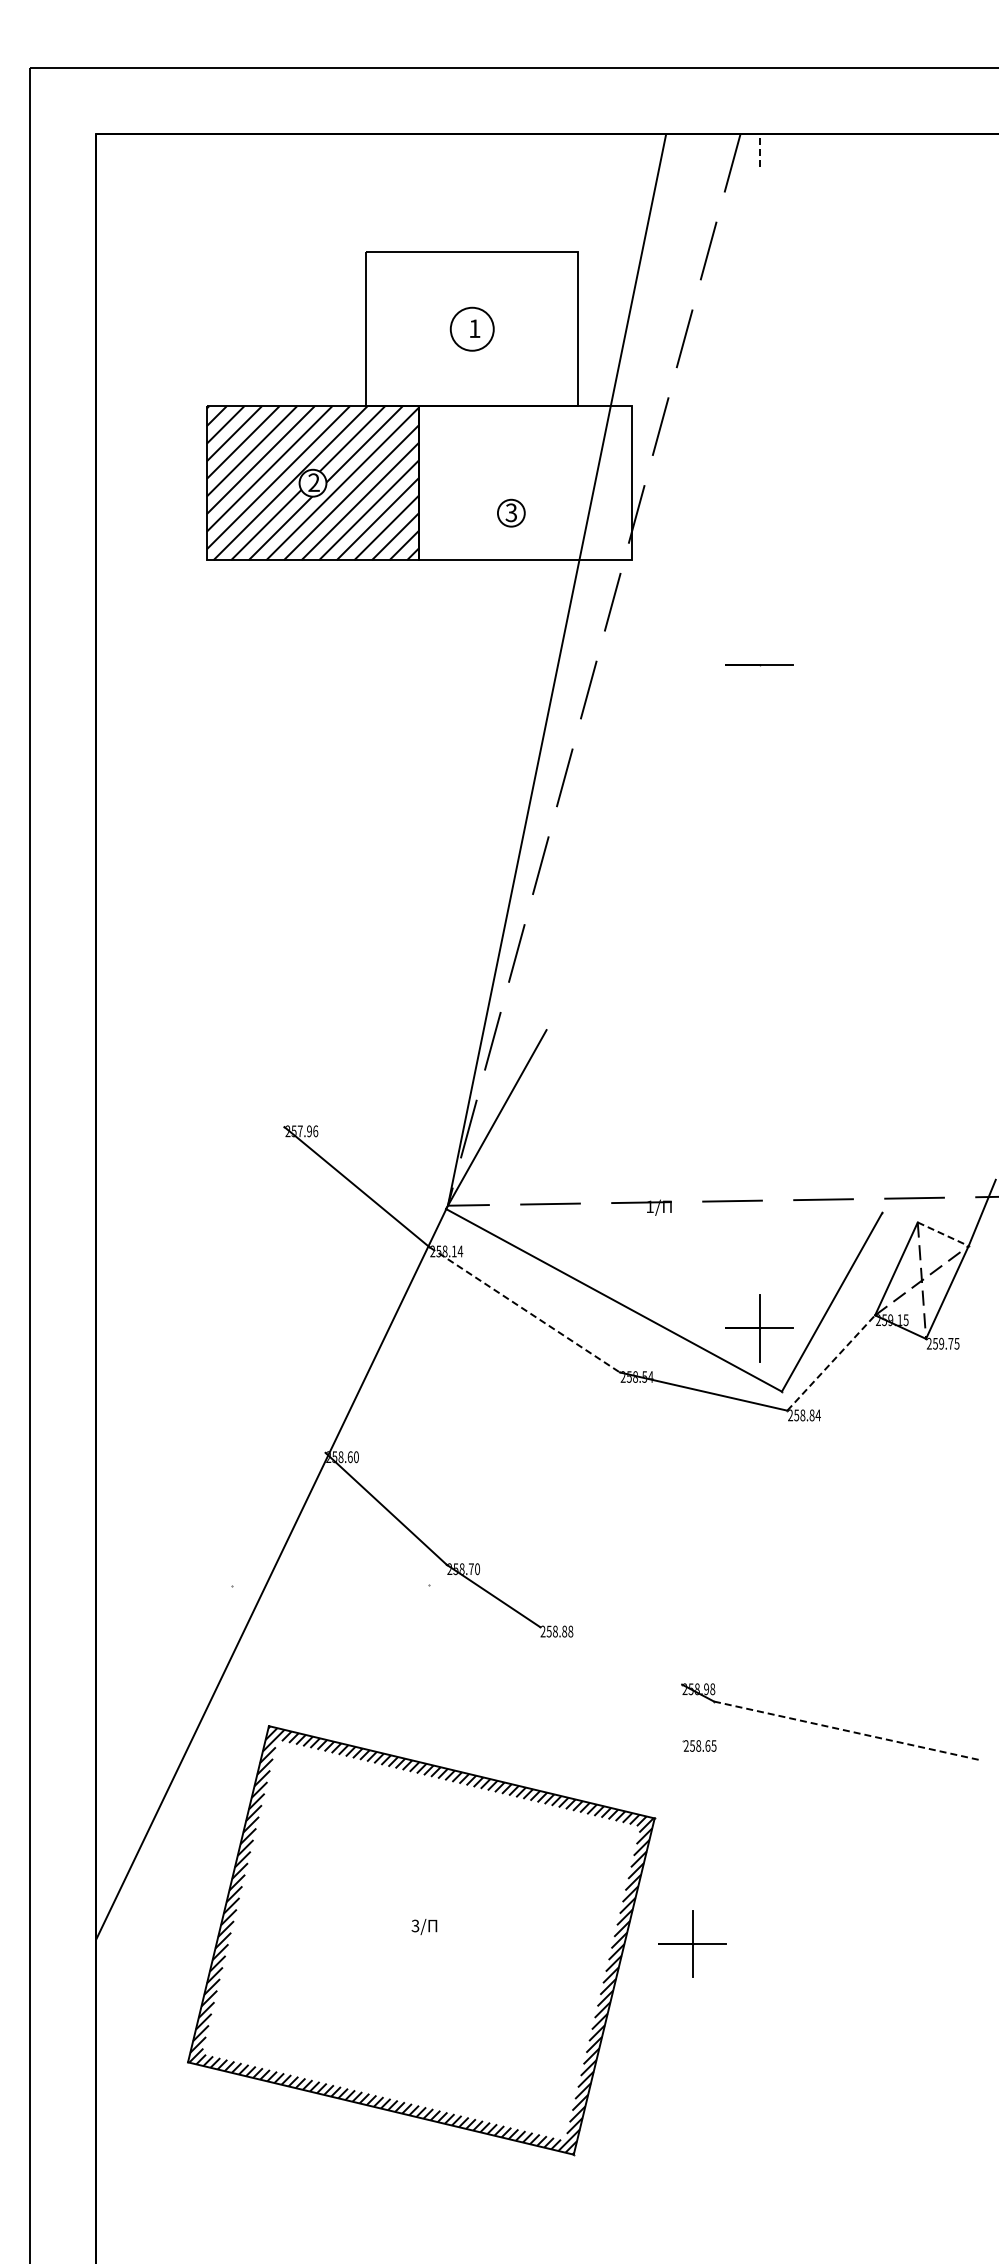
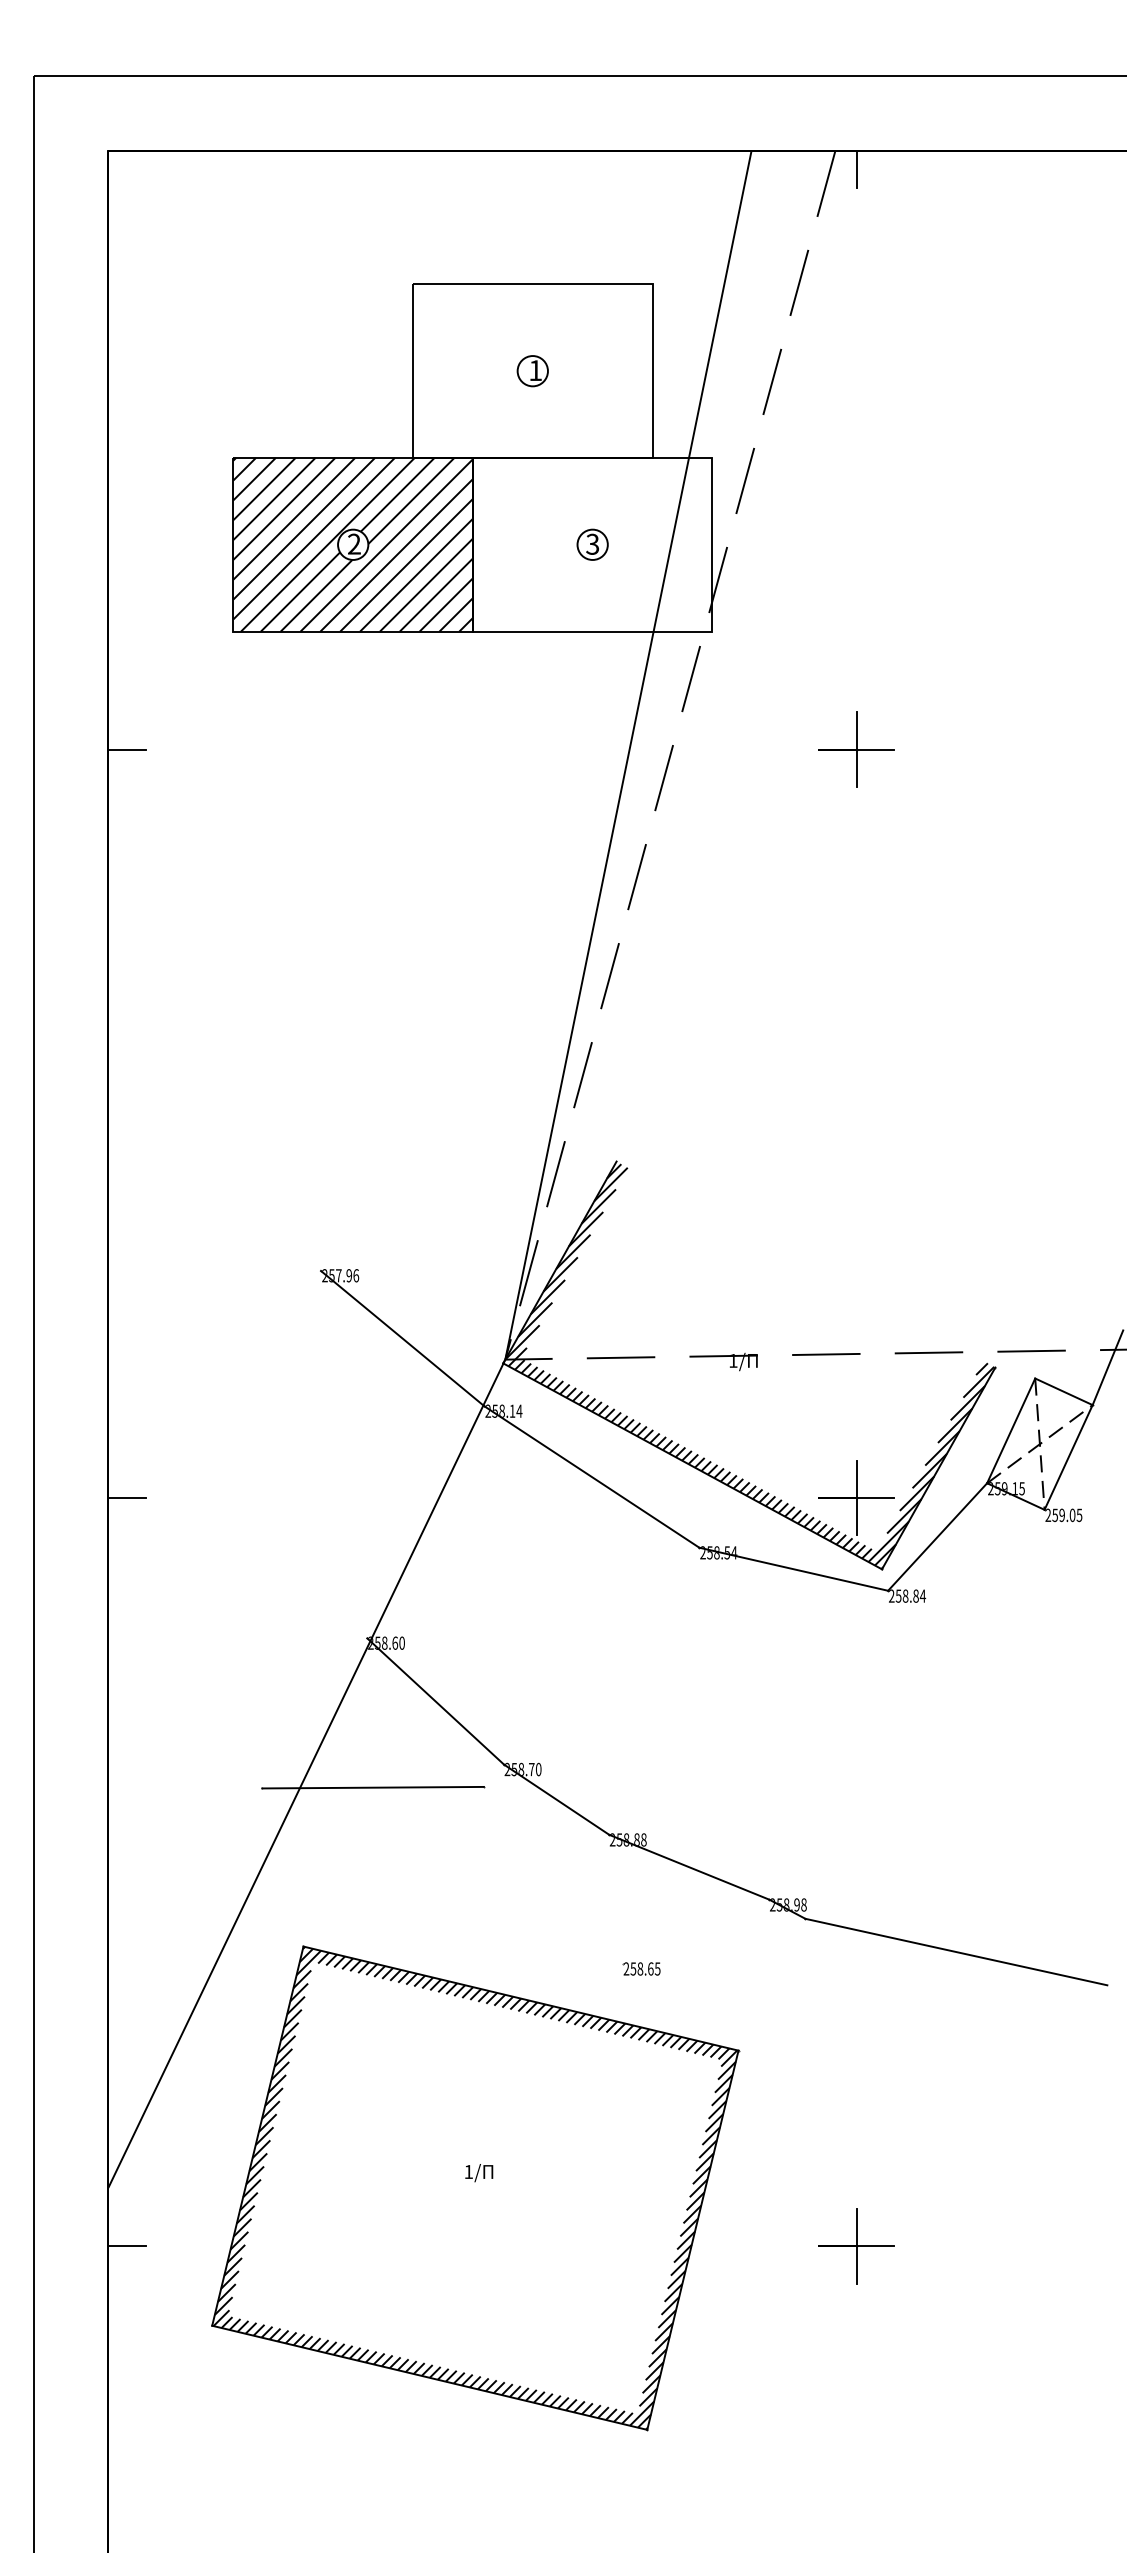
line: (759, 150) -> (856, 169), dashed -> solid
circle: (471, 328) -> (531, 370), size x0.62
part: (511, 512) -> (592, 543), moved
line: (112, 664) -> (127, 749), added
line: (759, 664) -> (856, 749), added
hatch: (664, 1211) -> (749, 1366), added
line: (943, 1234) -> (1064, 1392), dashed -> solid
line: (525, 1310) -> (592, 1477), dashed -> solid
line: (112, 1328) -> (127, 1498), added
text: (950, 1343) -> (1072, 1515), 259.75 -> 259.05
line: (831, 1363) -> (937, 1537), dashed -> solid
line: (330, 1584) -> (372, 1786), added
line: (611, 1655) -> (689, 1866), added
line: (848, 1731) -> (957, 1952), dashed -> solid
part: (699, 1745) -> (641, 1968), moved
text: (415, 1925) -> (468, 2171), 3/ -> 1/
part: (692, 1943) -> (856, 2245), moved
line: (112, 1992) -> (127, 2246), added

